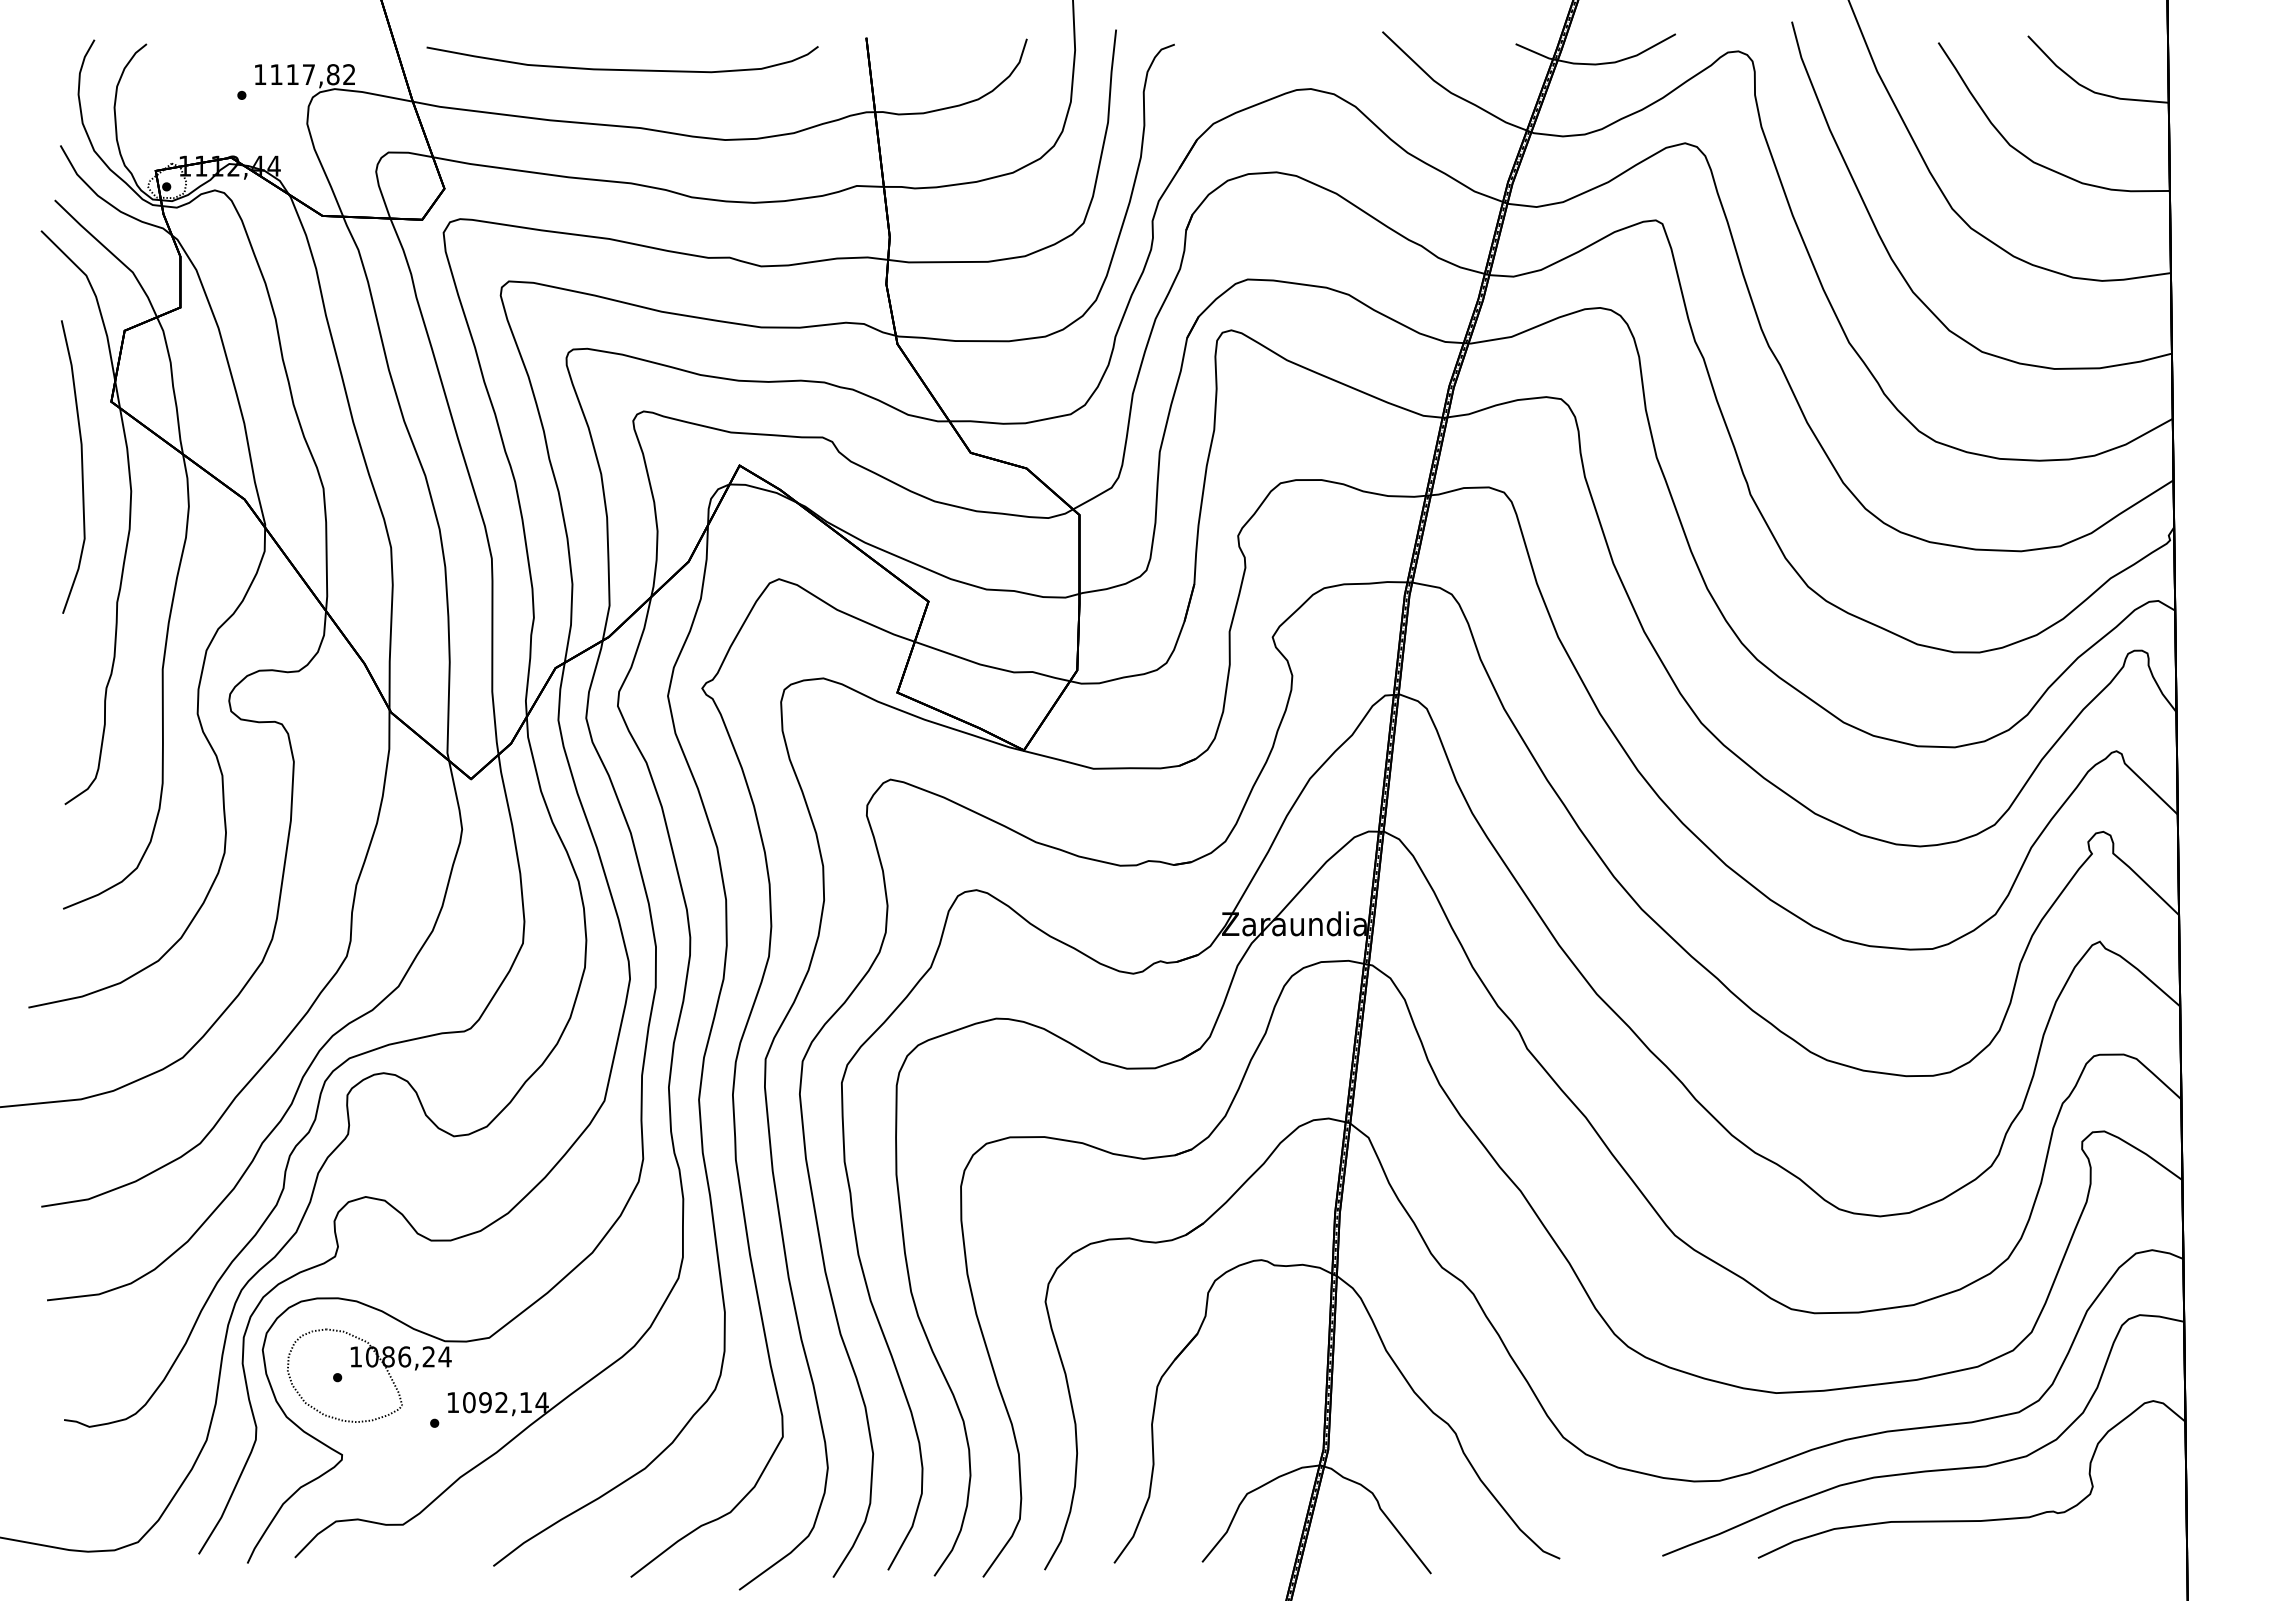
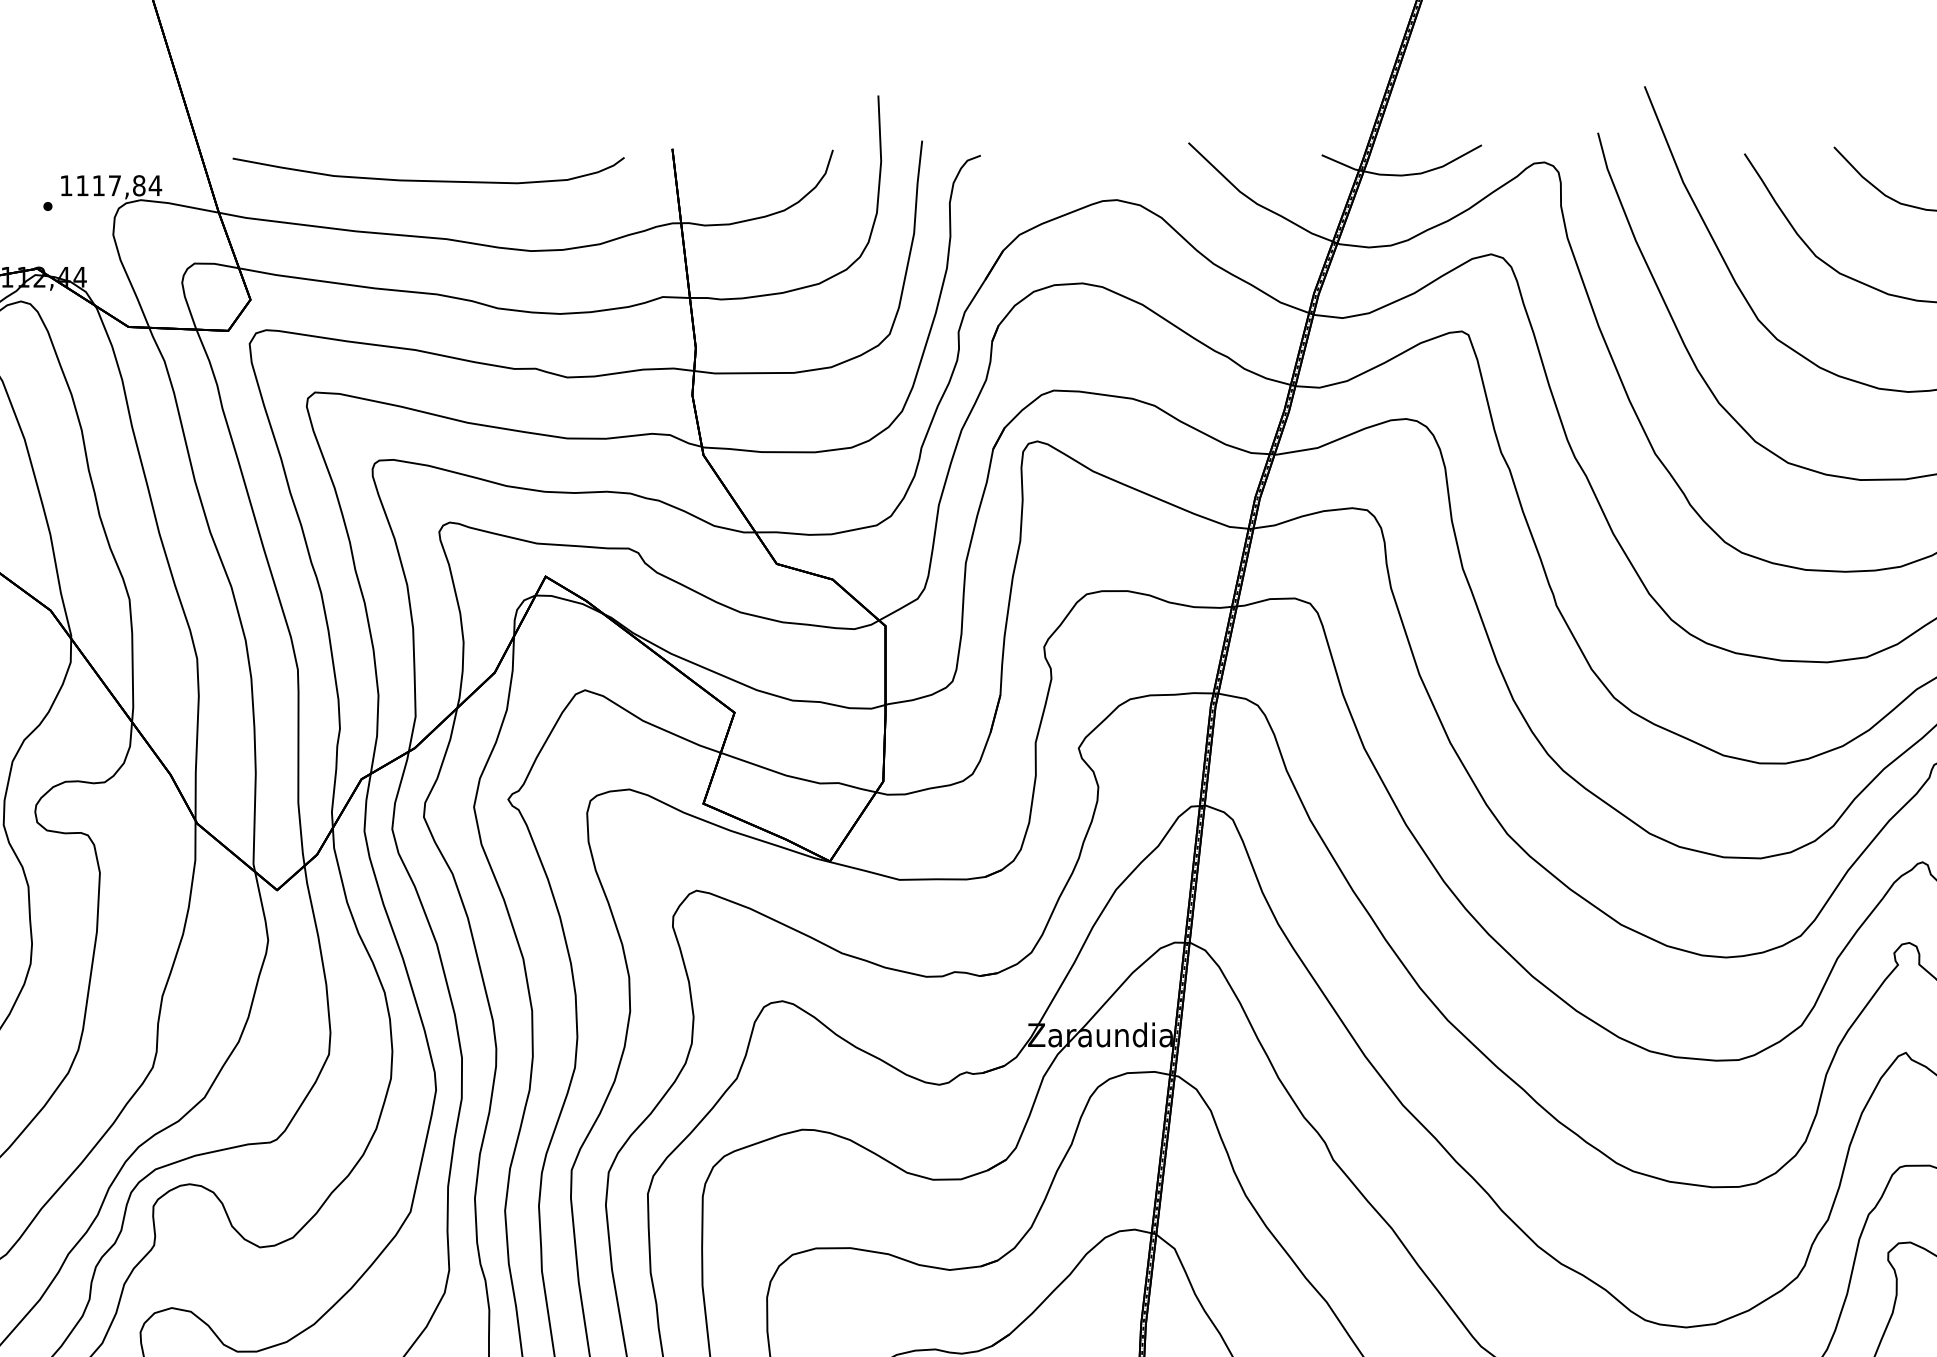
text: (349, 74) -> (155, 185), 1117,82 -> 1117,84

